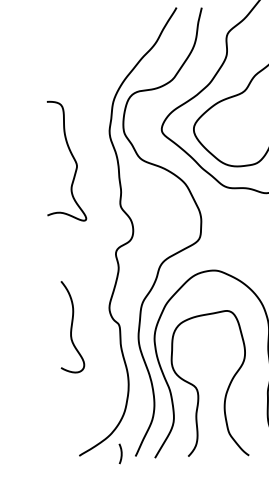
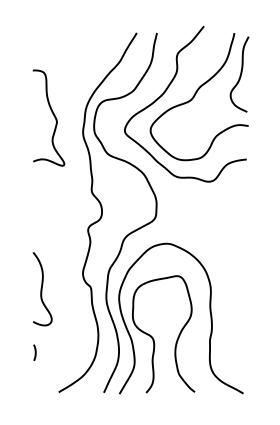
curve: (71, 156) -> (52, 114), moved
curve: (72, 327) -> (42, 289), moved
line: (120, 453) -> (34, 352), moved

